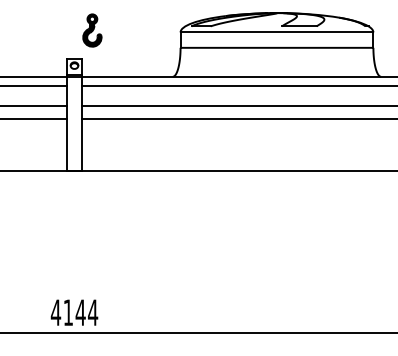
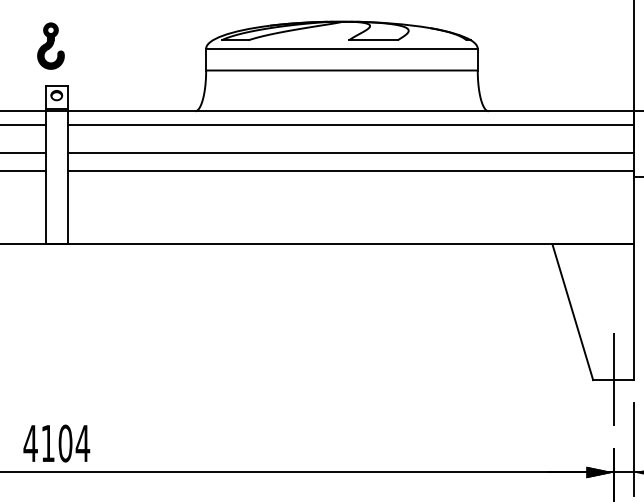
part: (92, 30) -> (50, 45), moved
text: (80, 312) -> (65, 443), 4144 -> 4104

